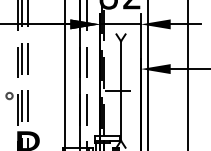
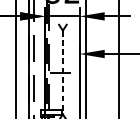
line: (121, 91) -> (63, 72), solid -> dashed

